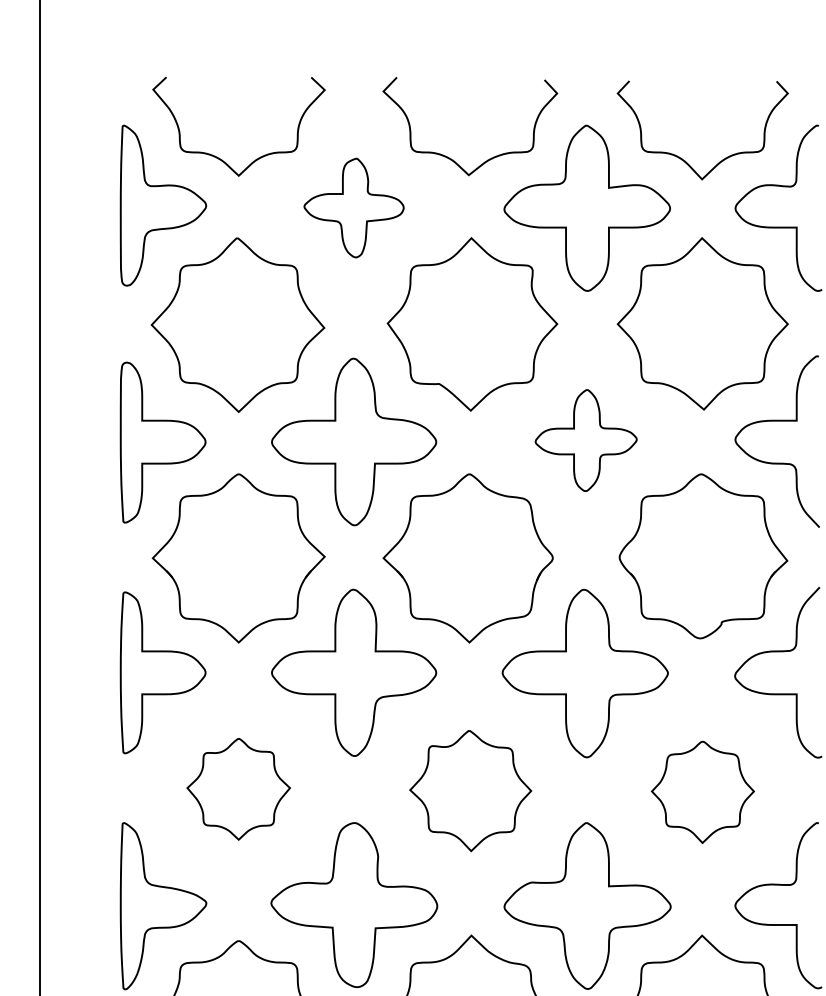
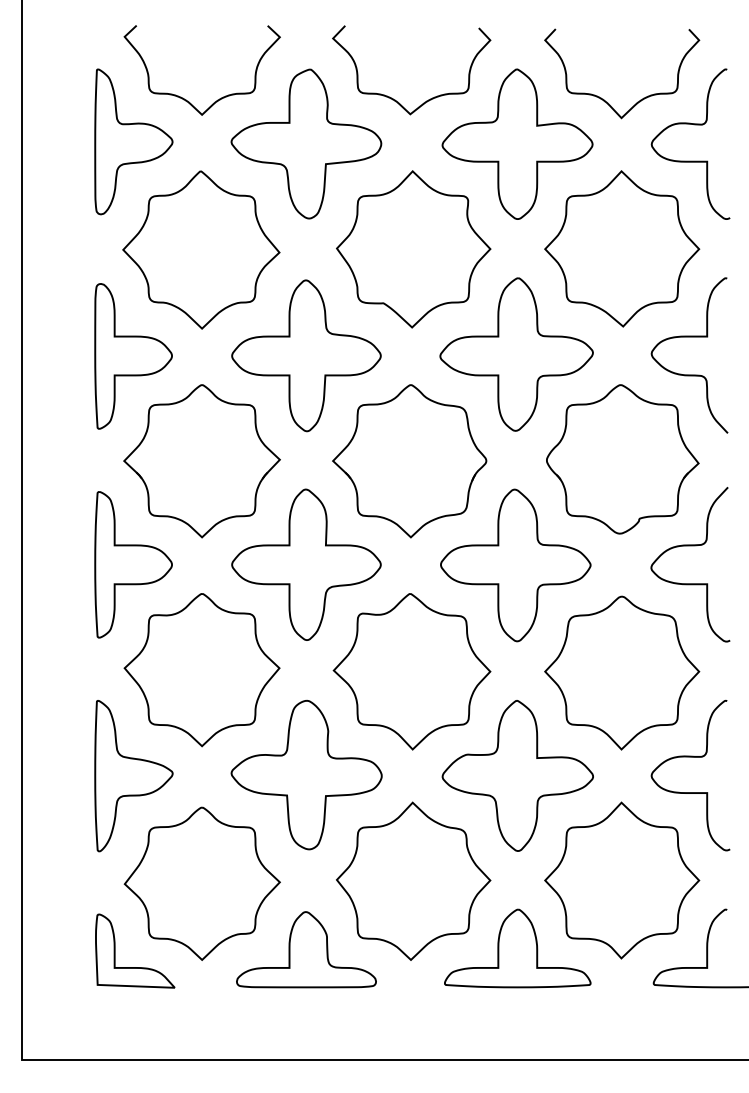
part: (354, 207) -> (306, 143), size x1.67
part: (586, 440) -> (516, 354), size x1.67
part: (238, 789) -> (201, 670), size x1.67
part: (470, 790) -> (411, 671), size x1.43
part: (703, 791) -> (622, 672), size x1.67

